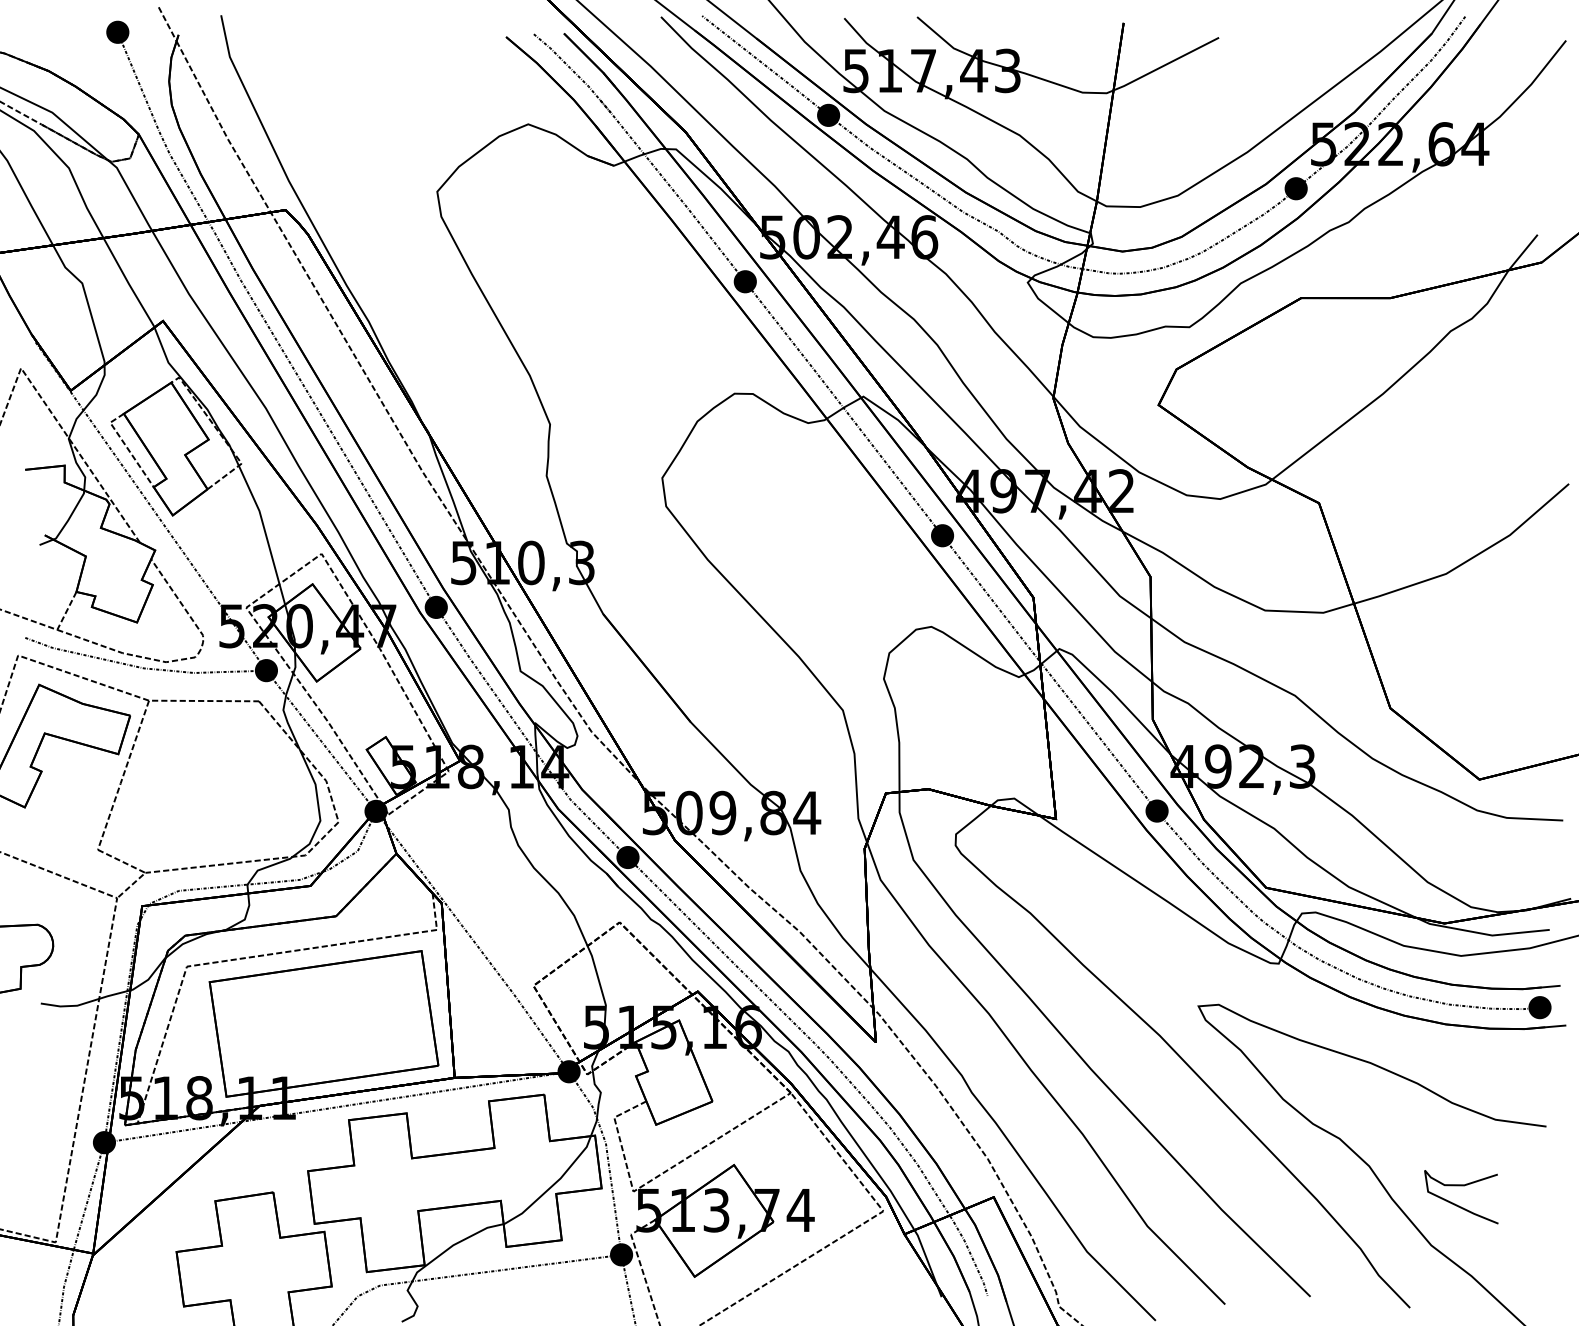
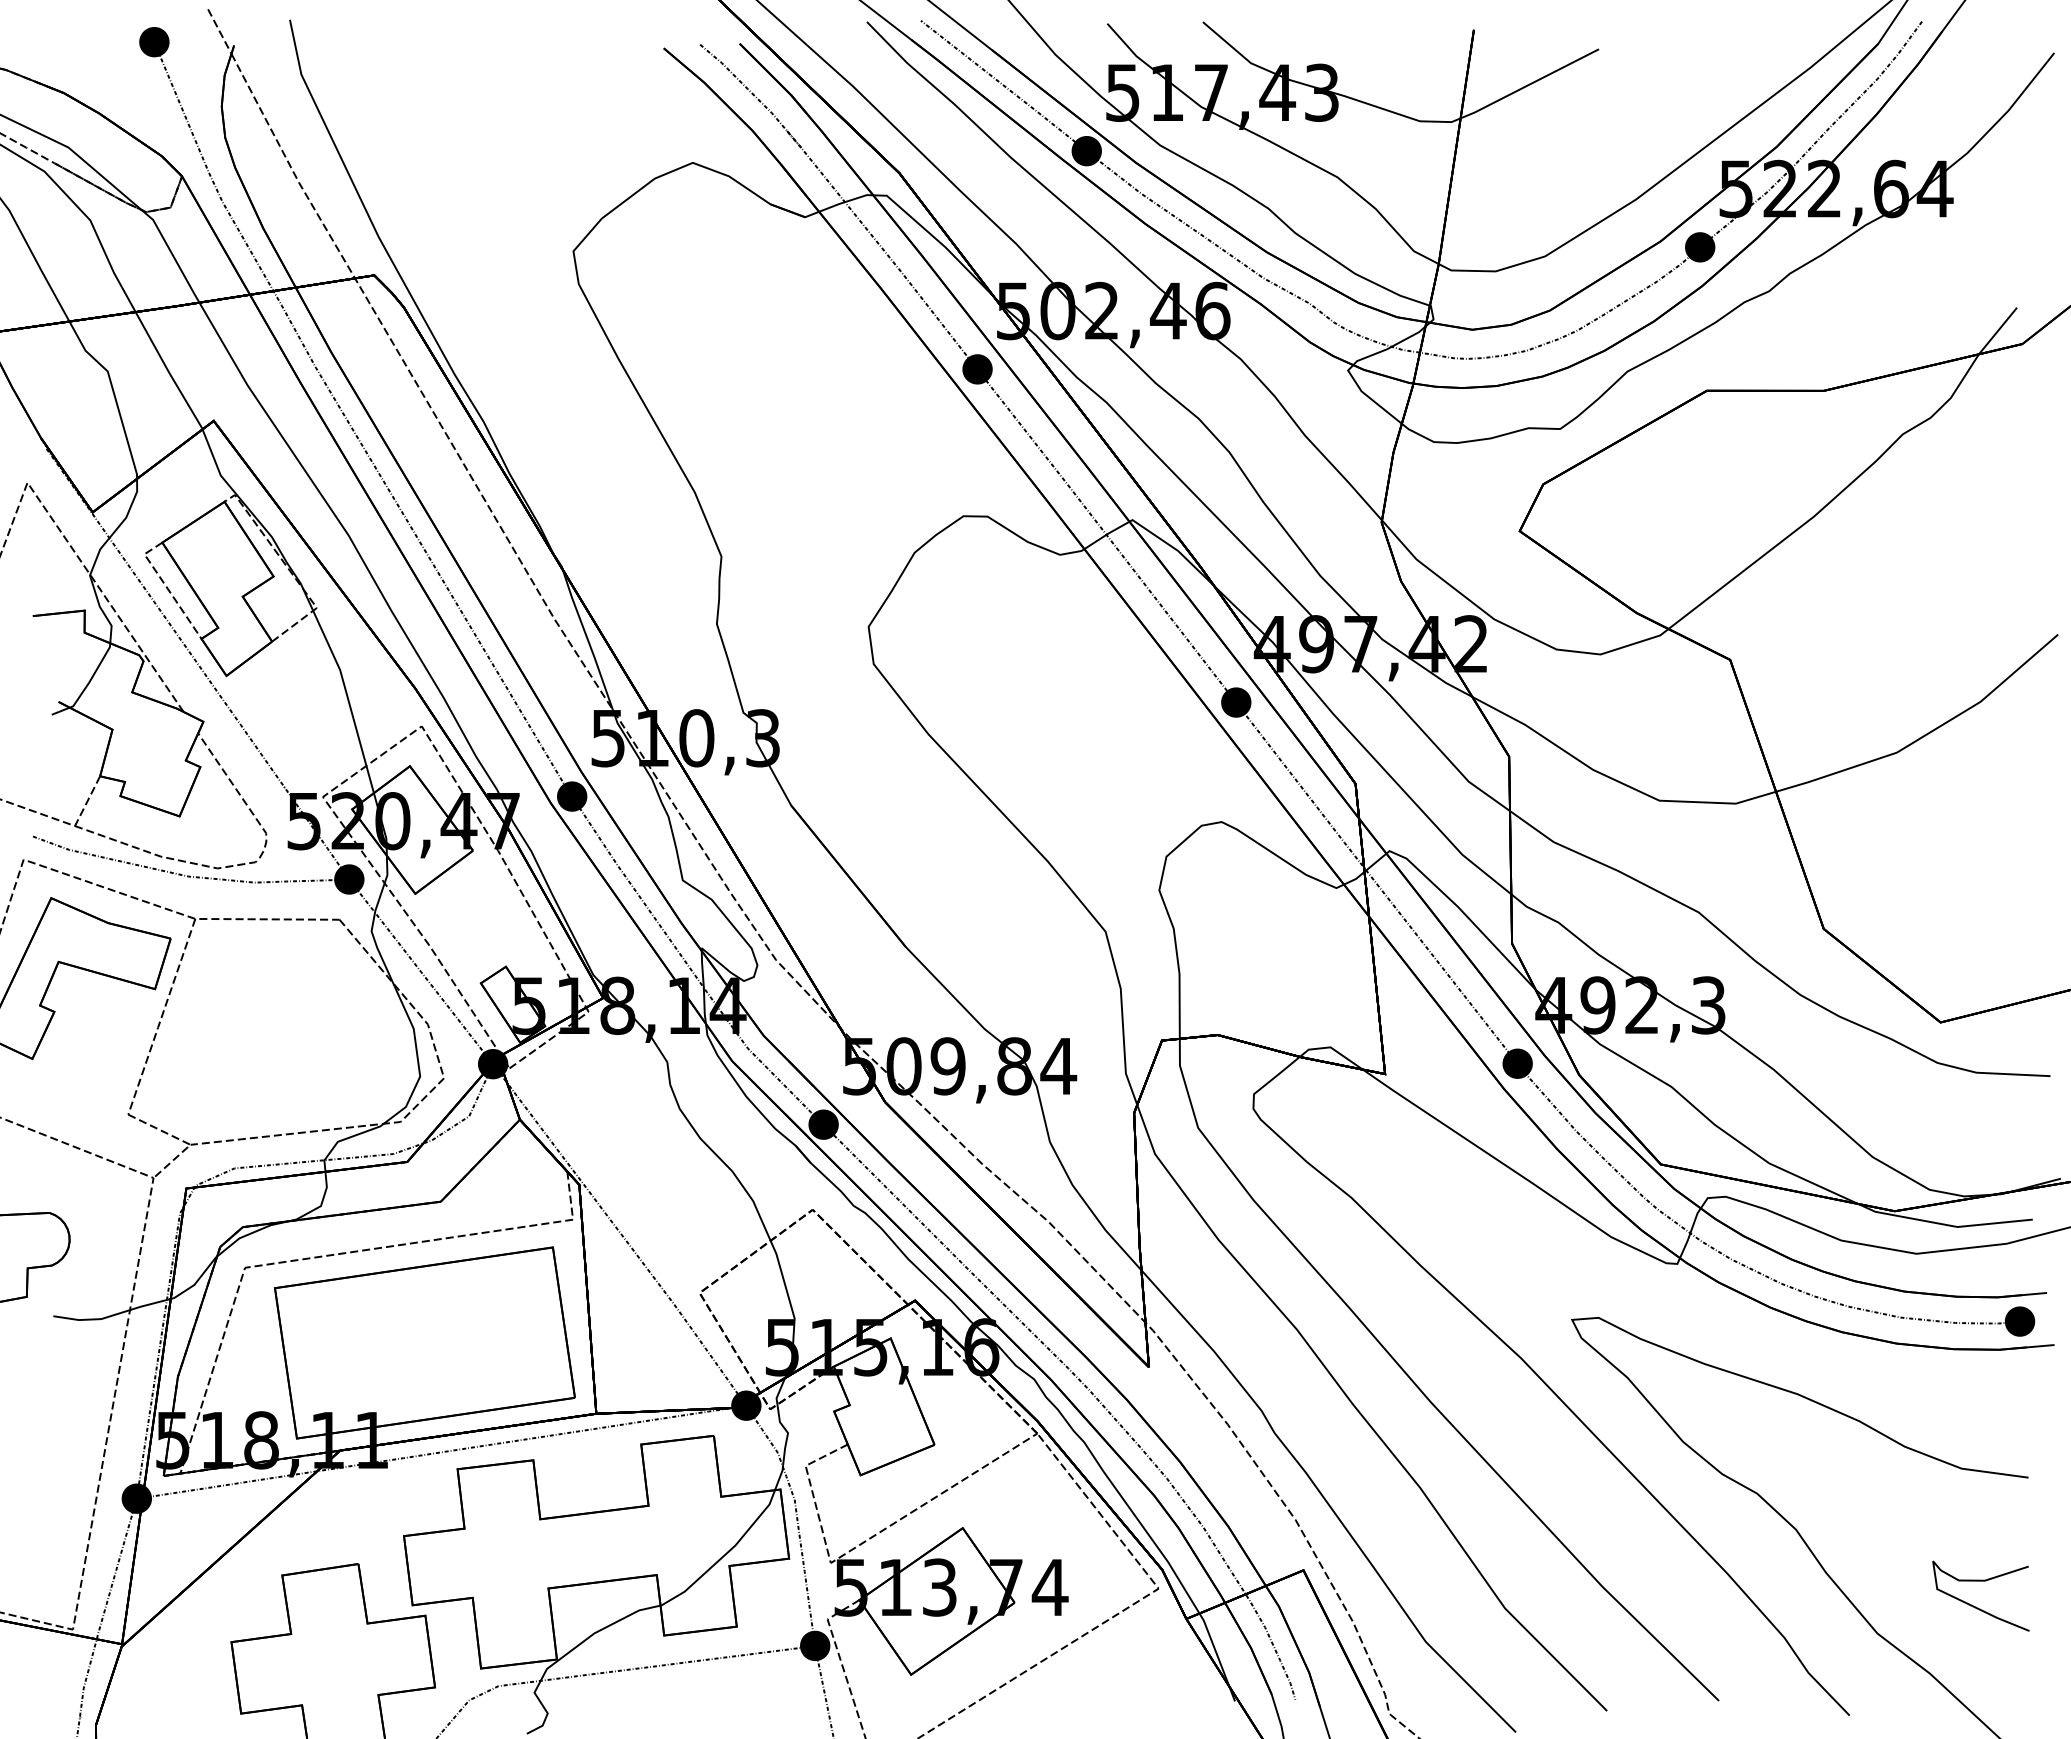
curve: (1457, 1204) -> (1975, 1606), moved

